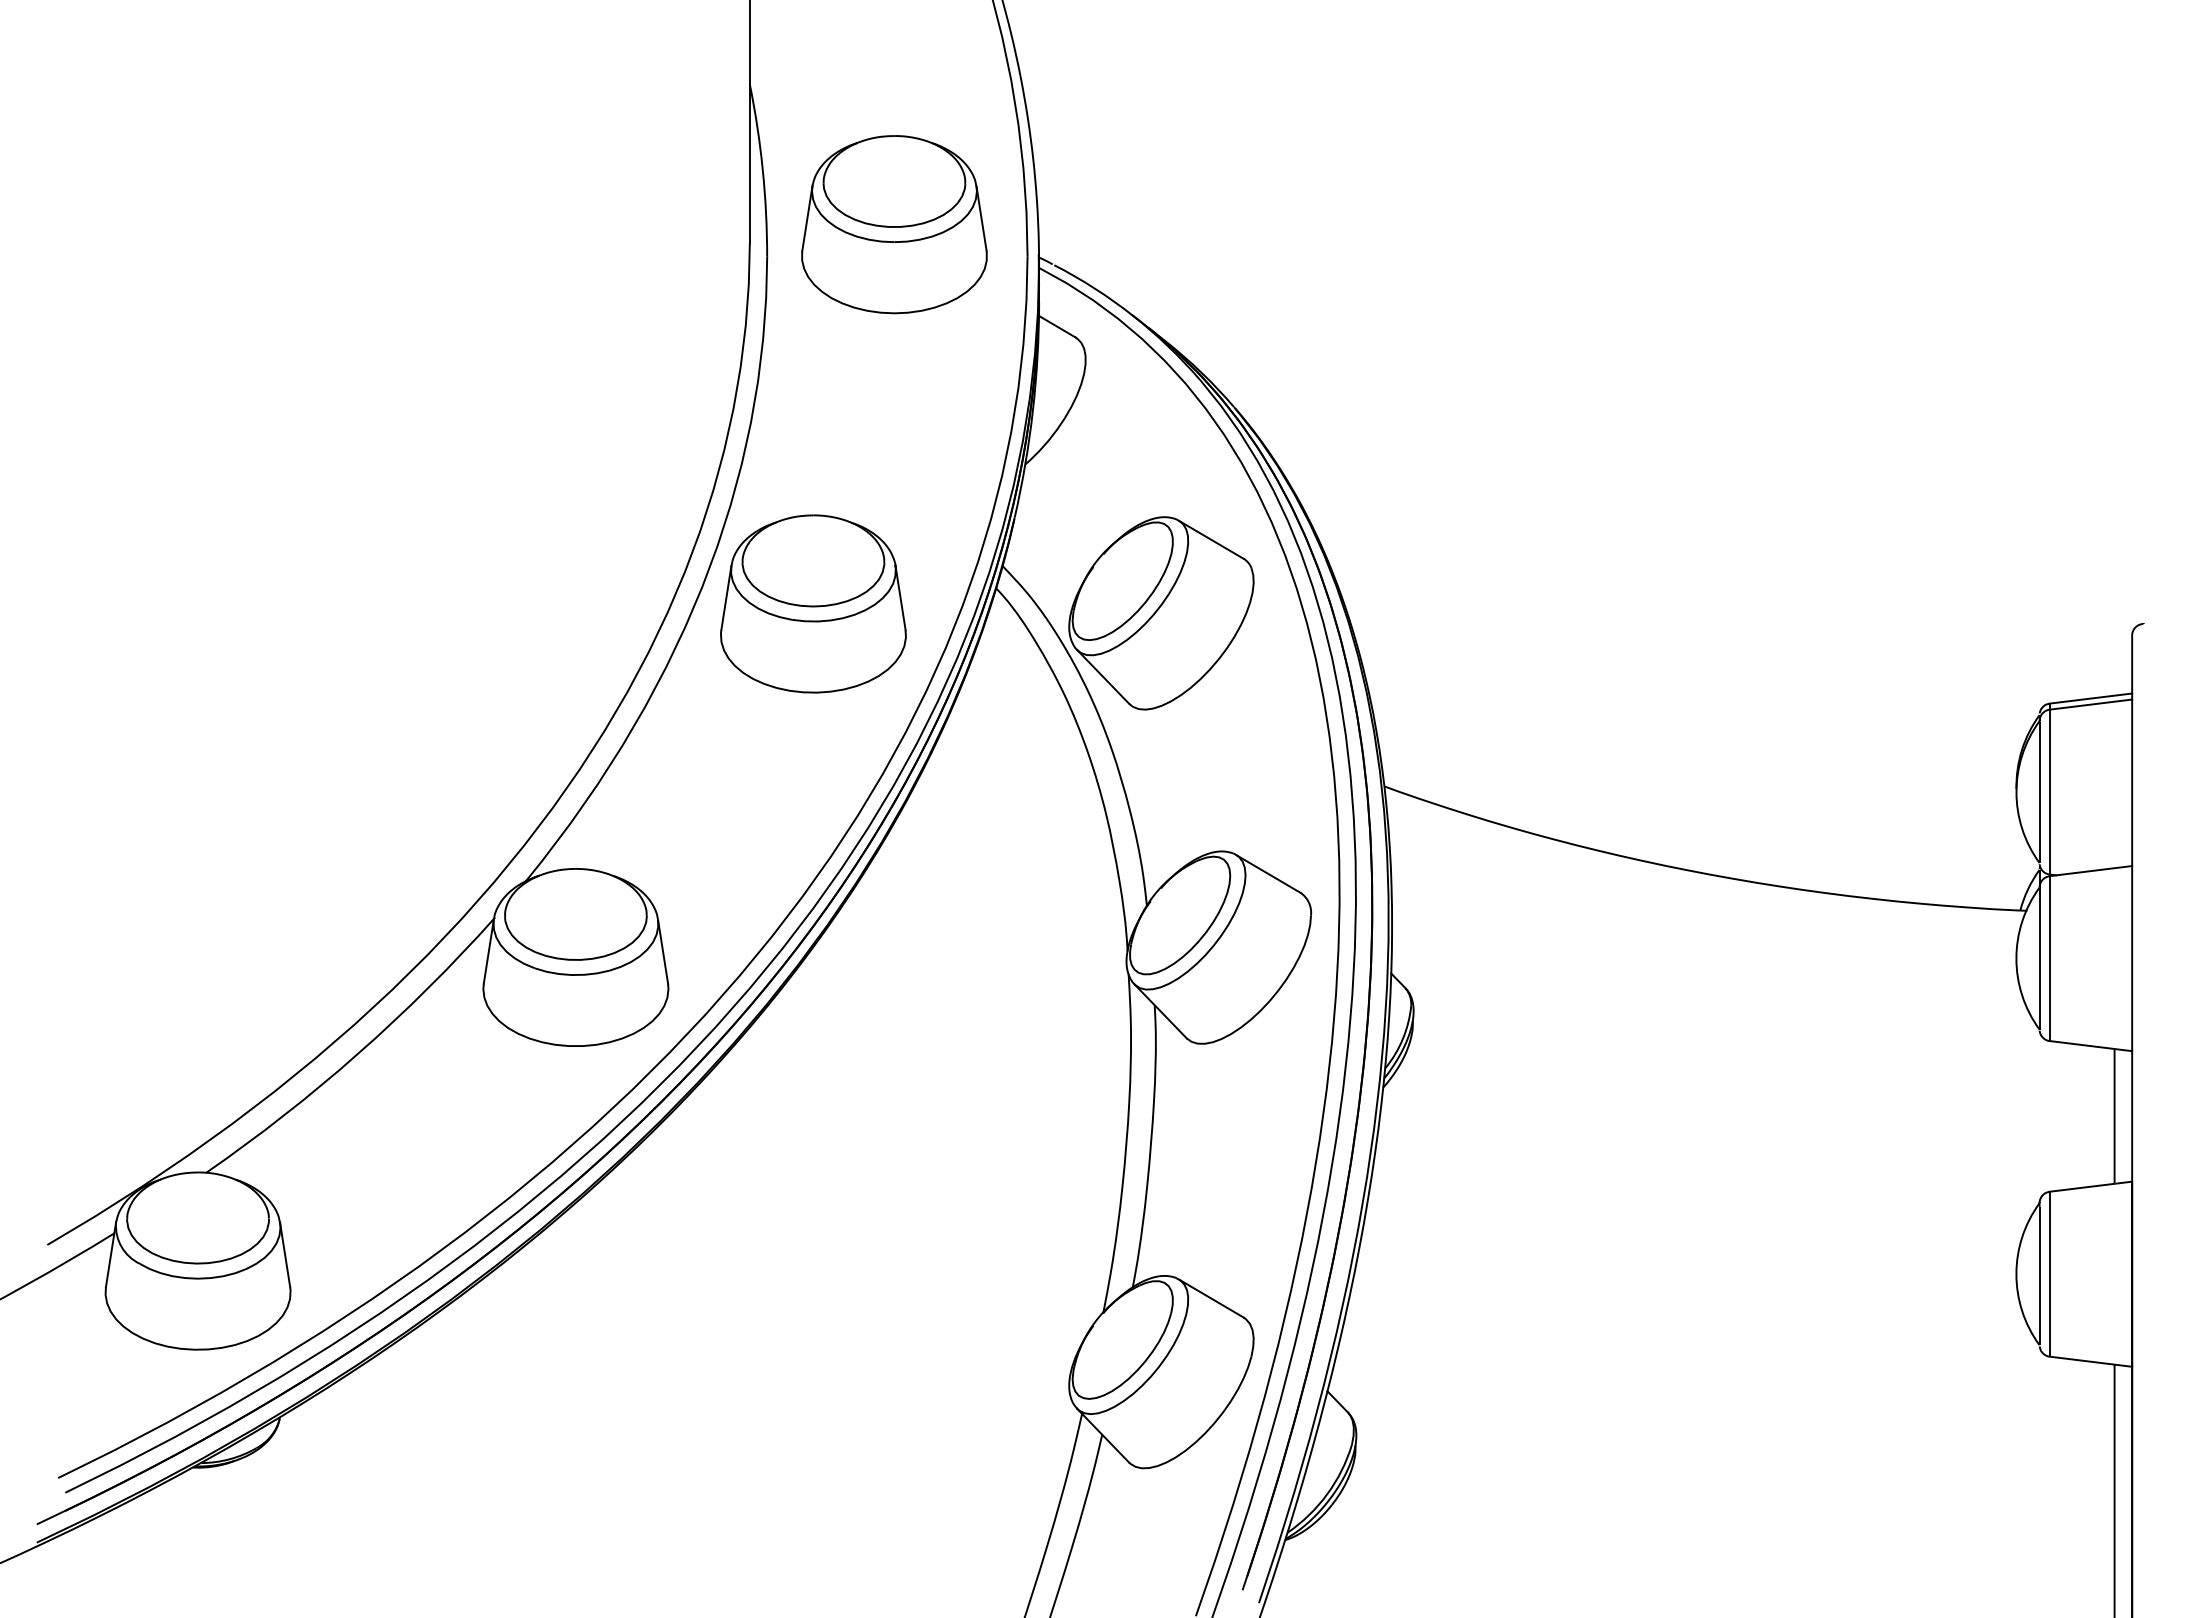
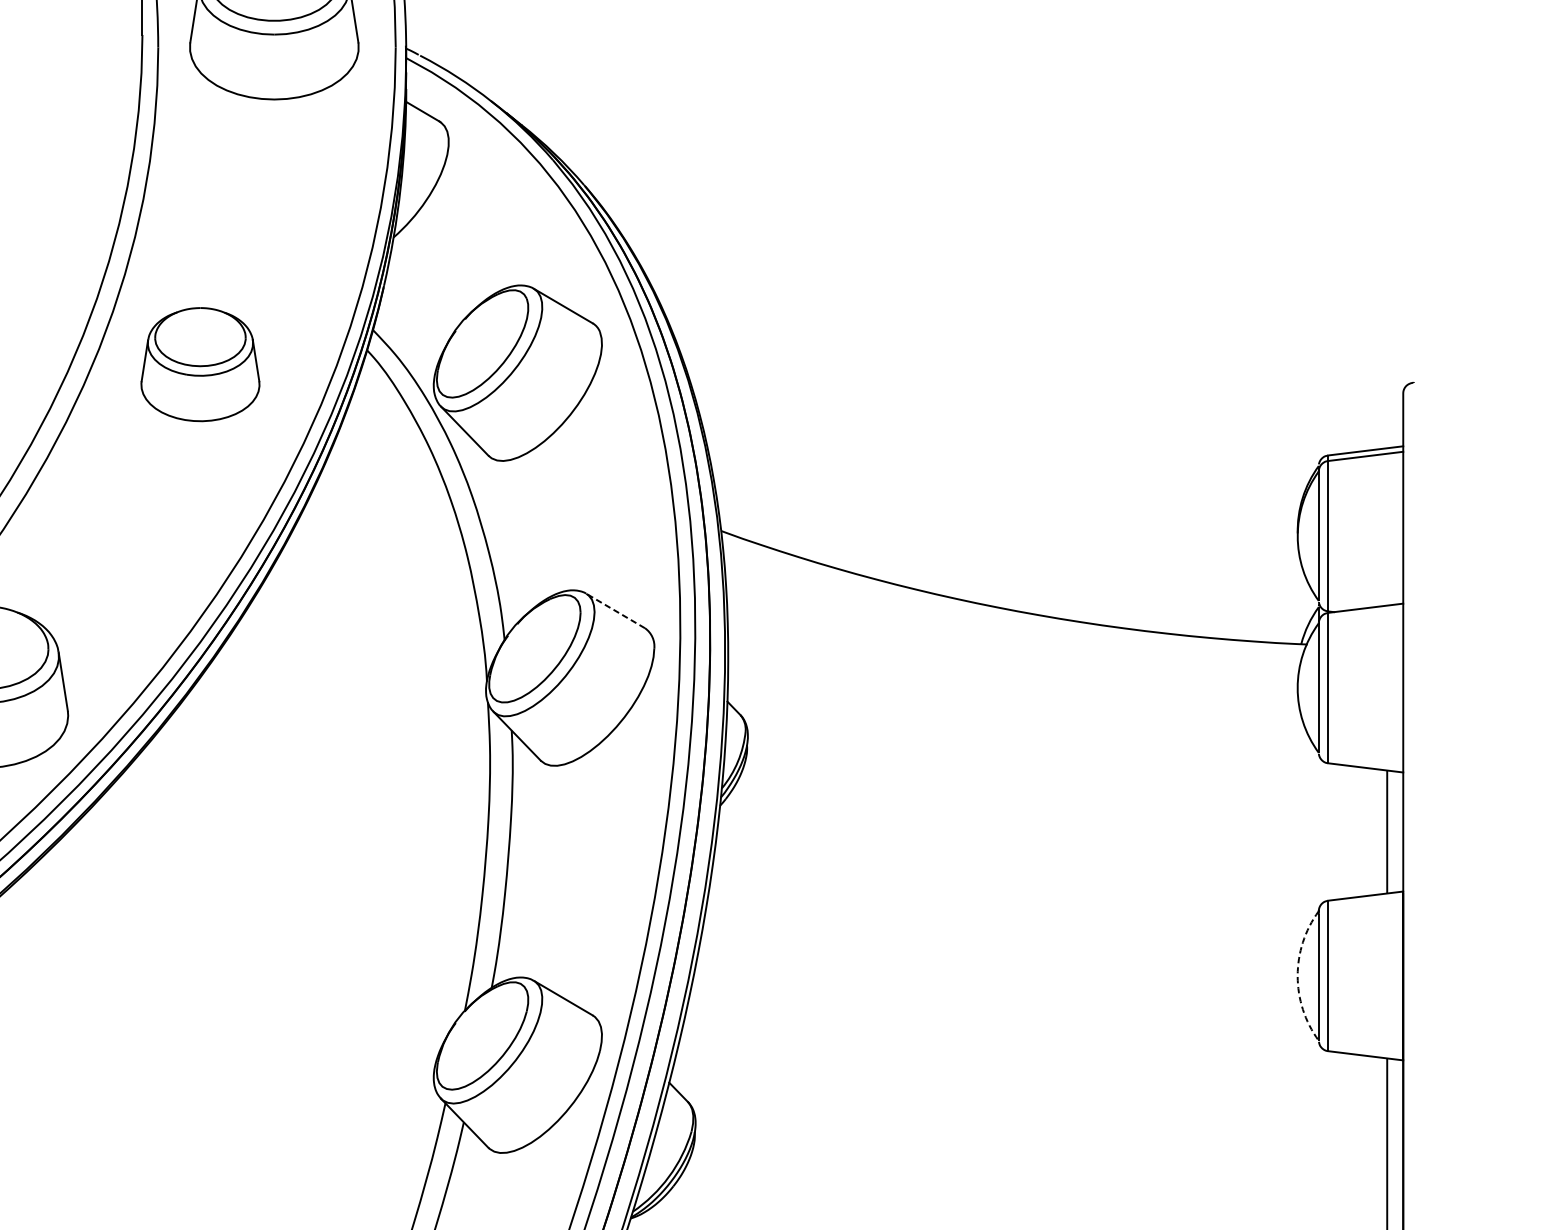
part: (813, 603) -> (200, 364), size x0.7
line: (1268, 873) -> (615, 610), solid -> dashed
arc: (2016, 1274) -> (1297, 976), solid -> dashed

